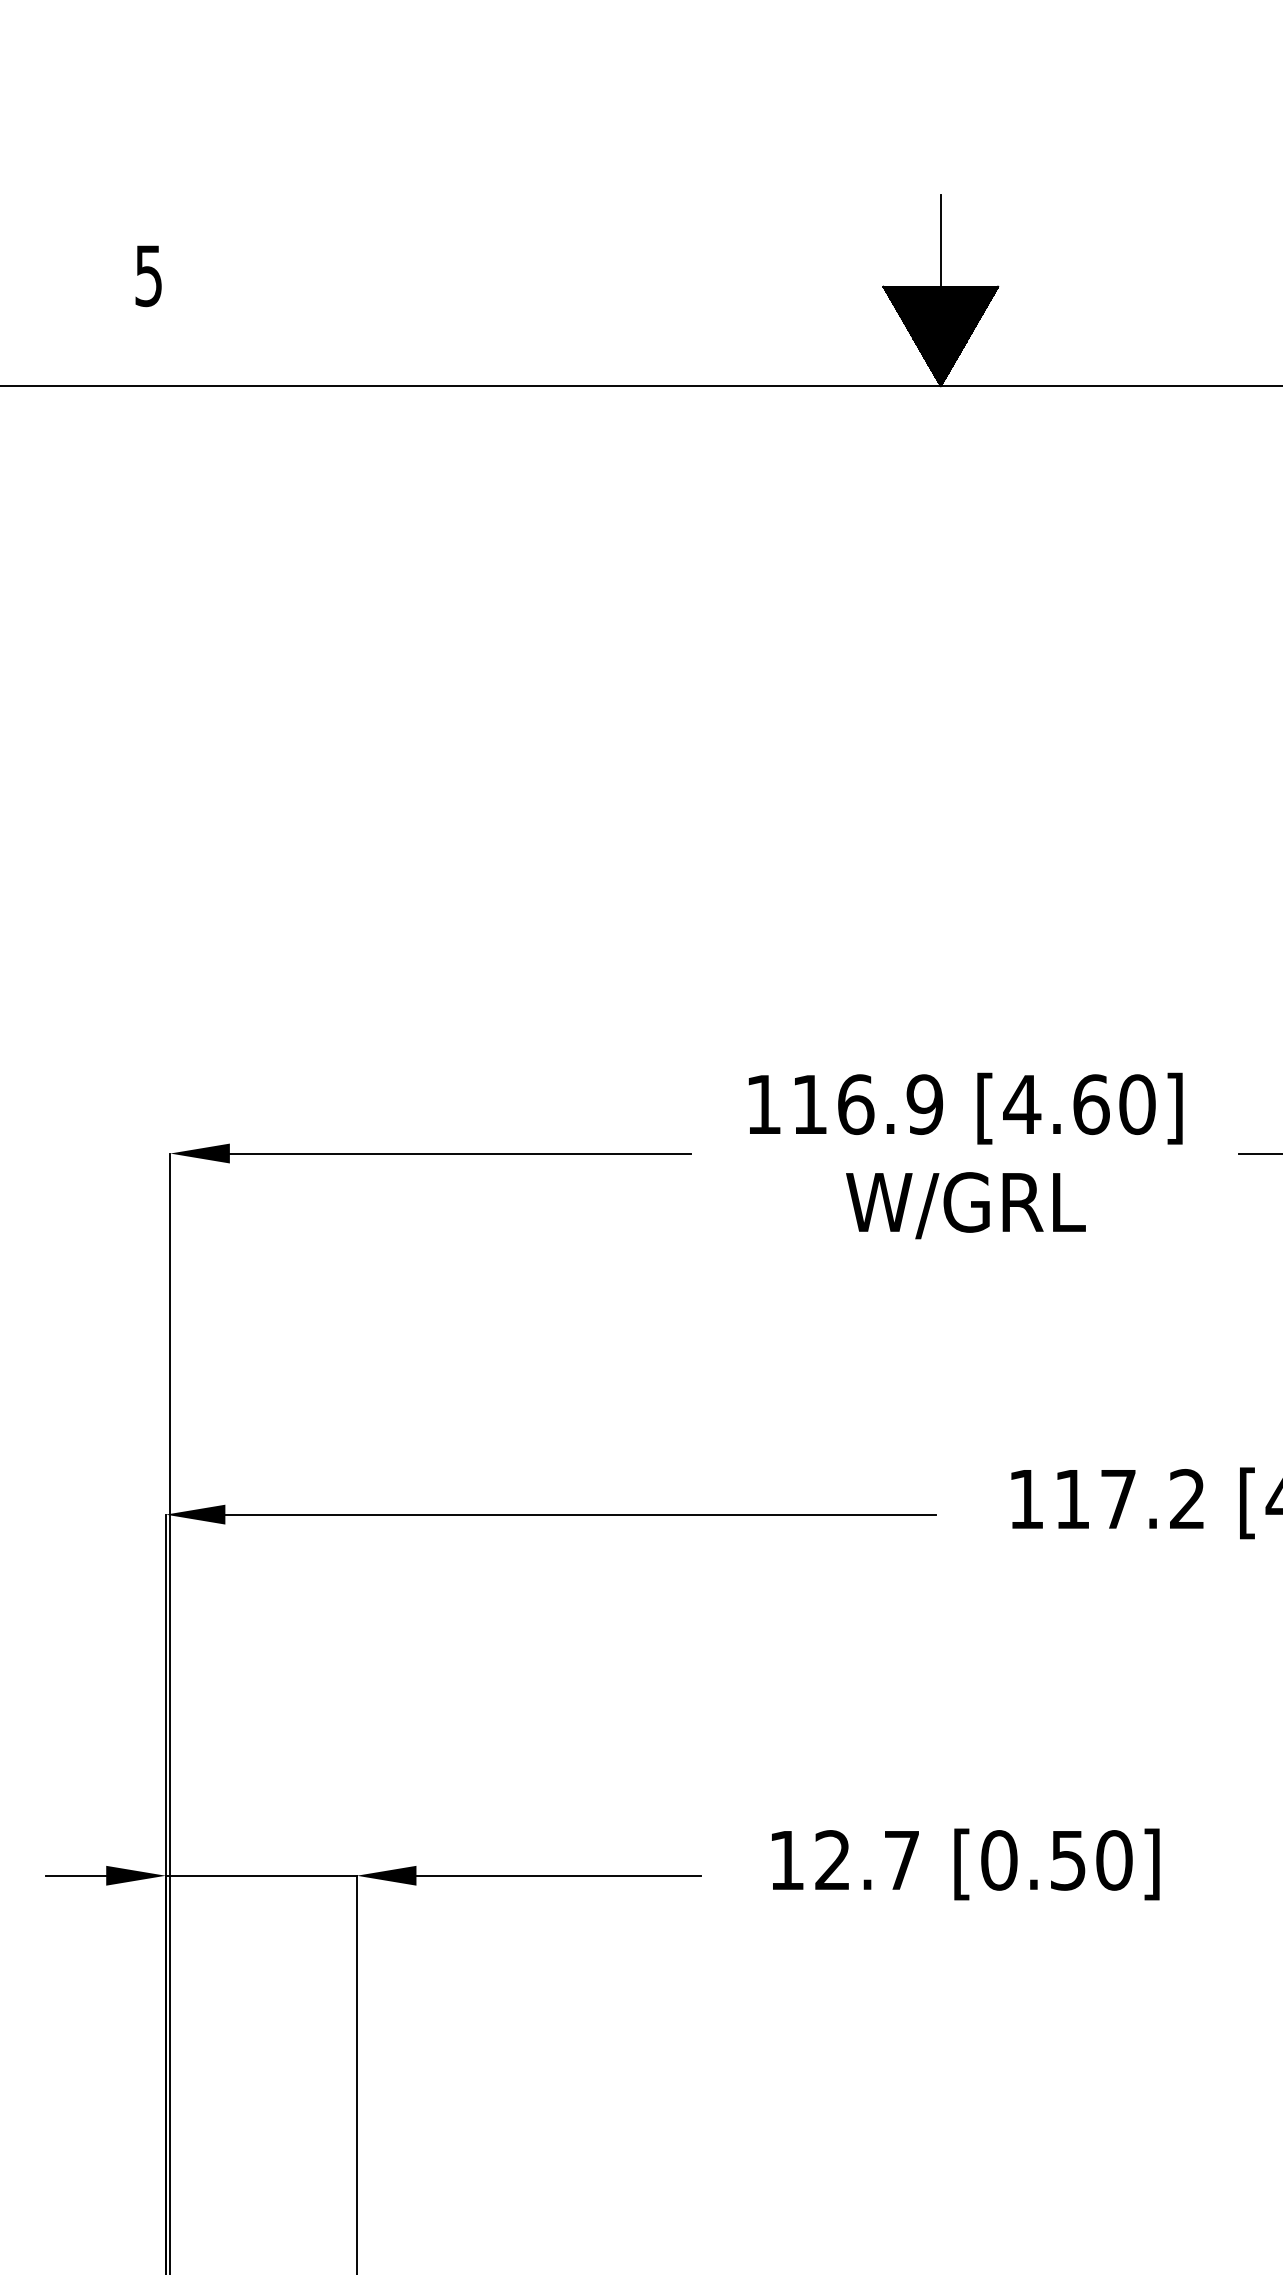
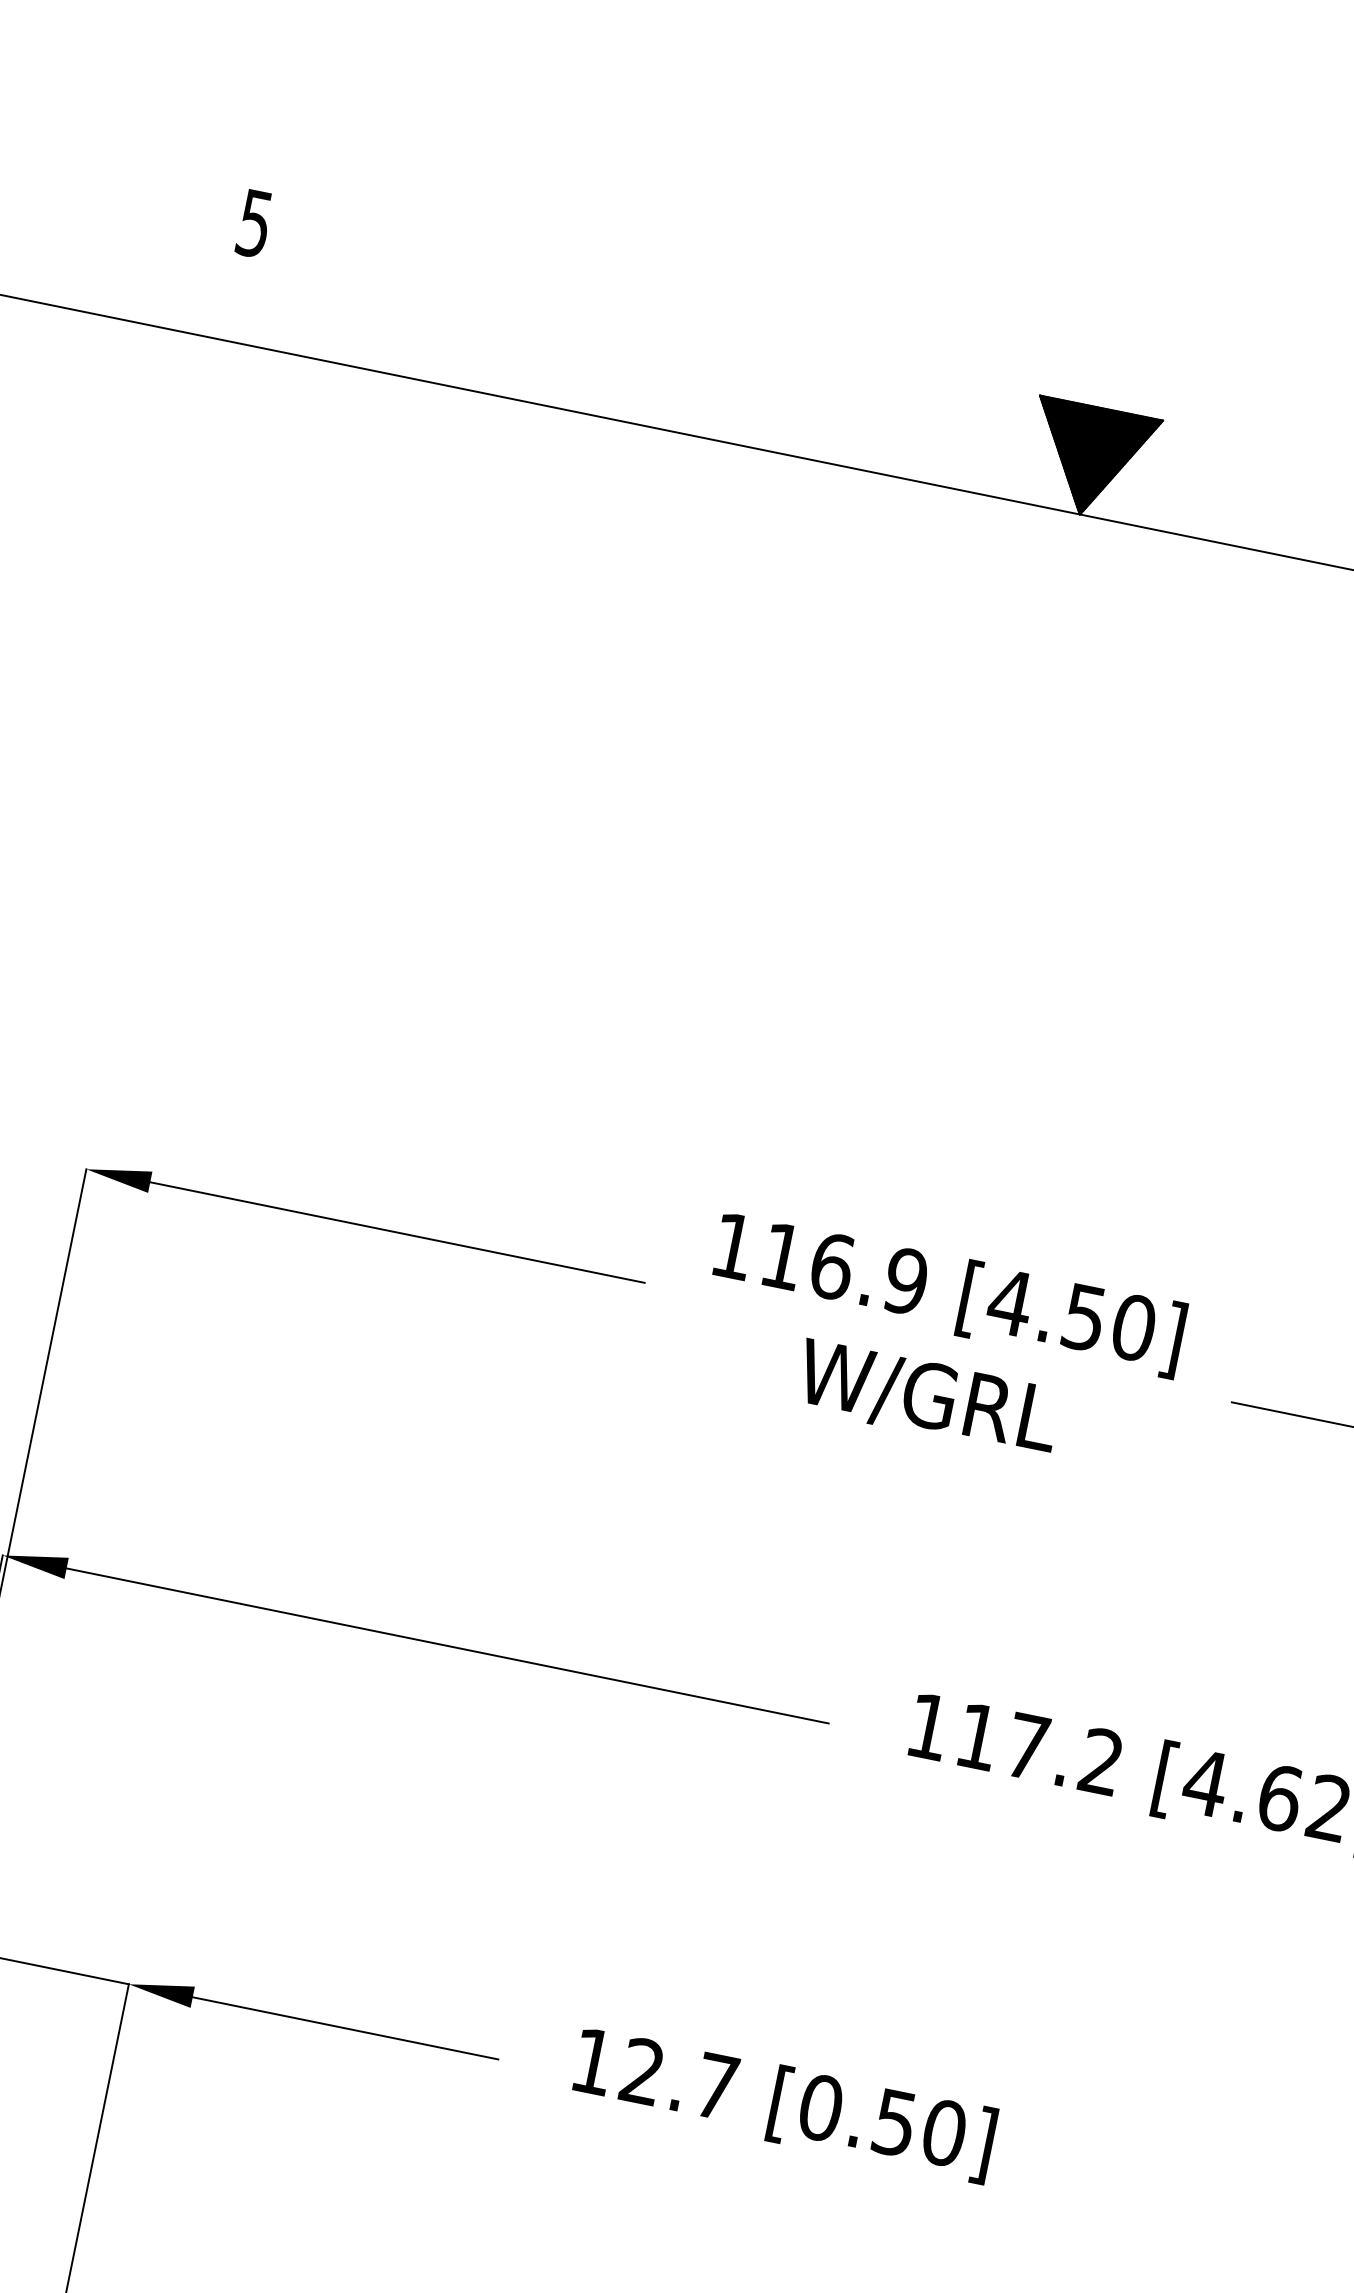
line: (940, 240) -> (1111, 358), removed
text: (1091, 1104) -> (1084, 1317), [4.60] -> [4.50]

